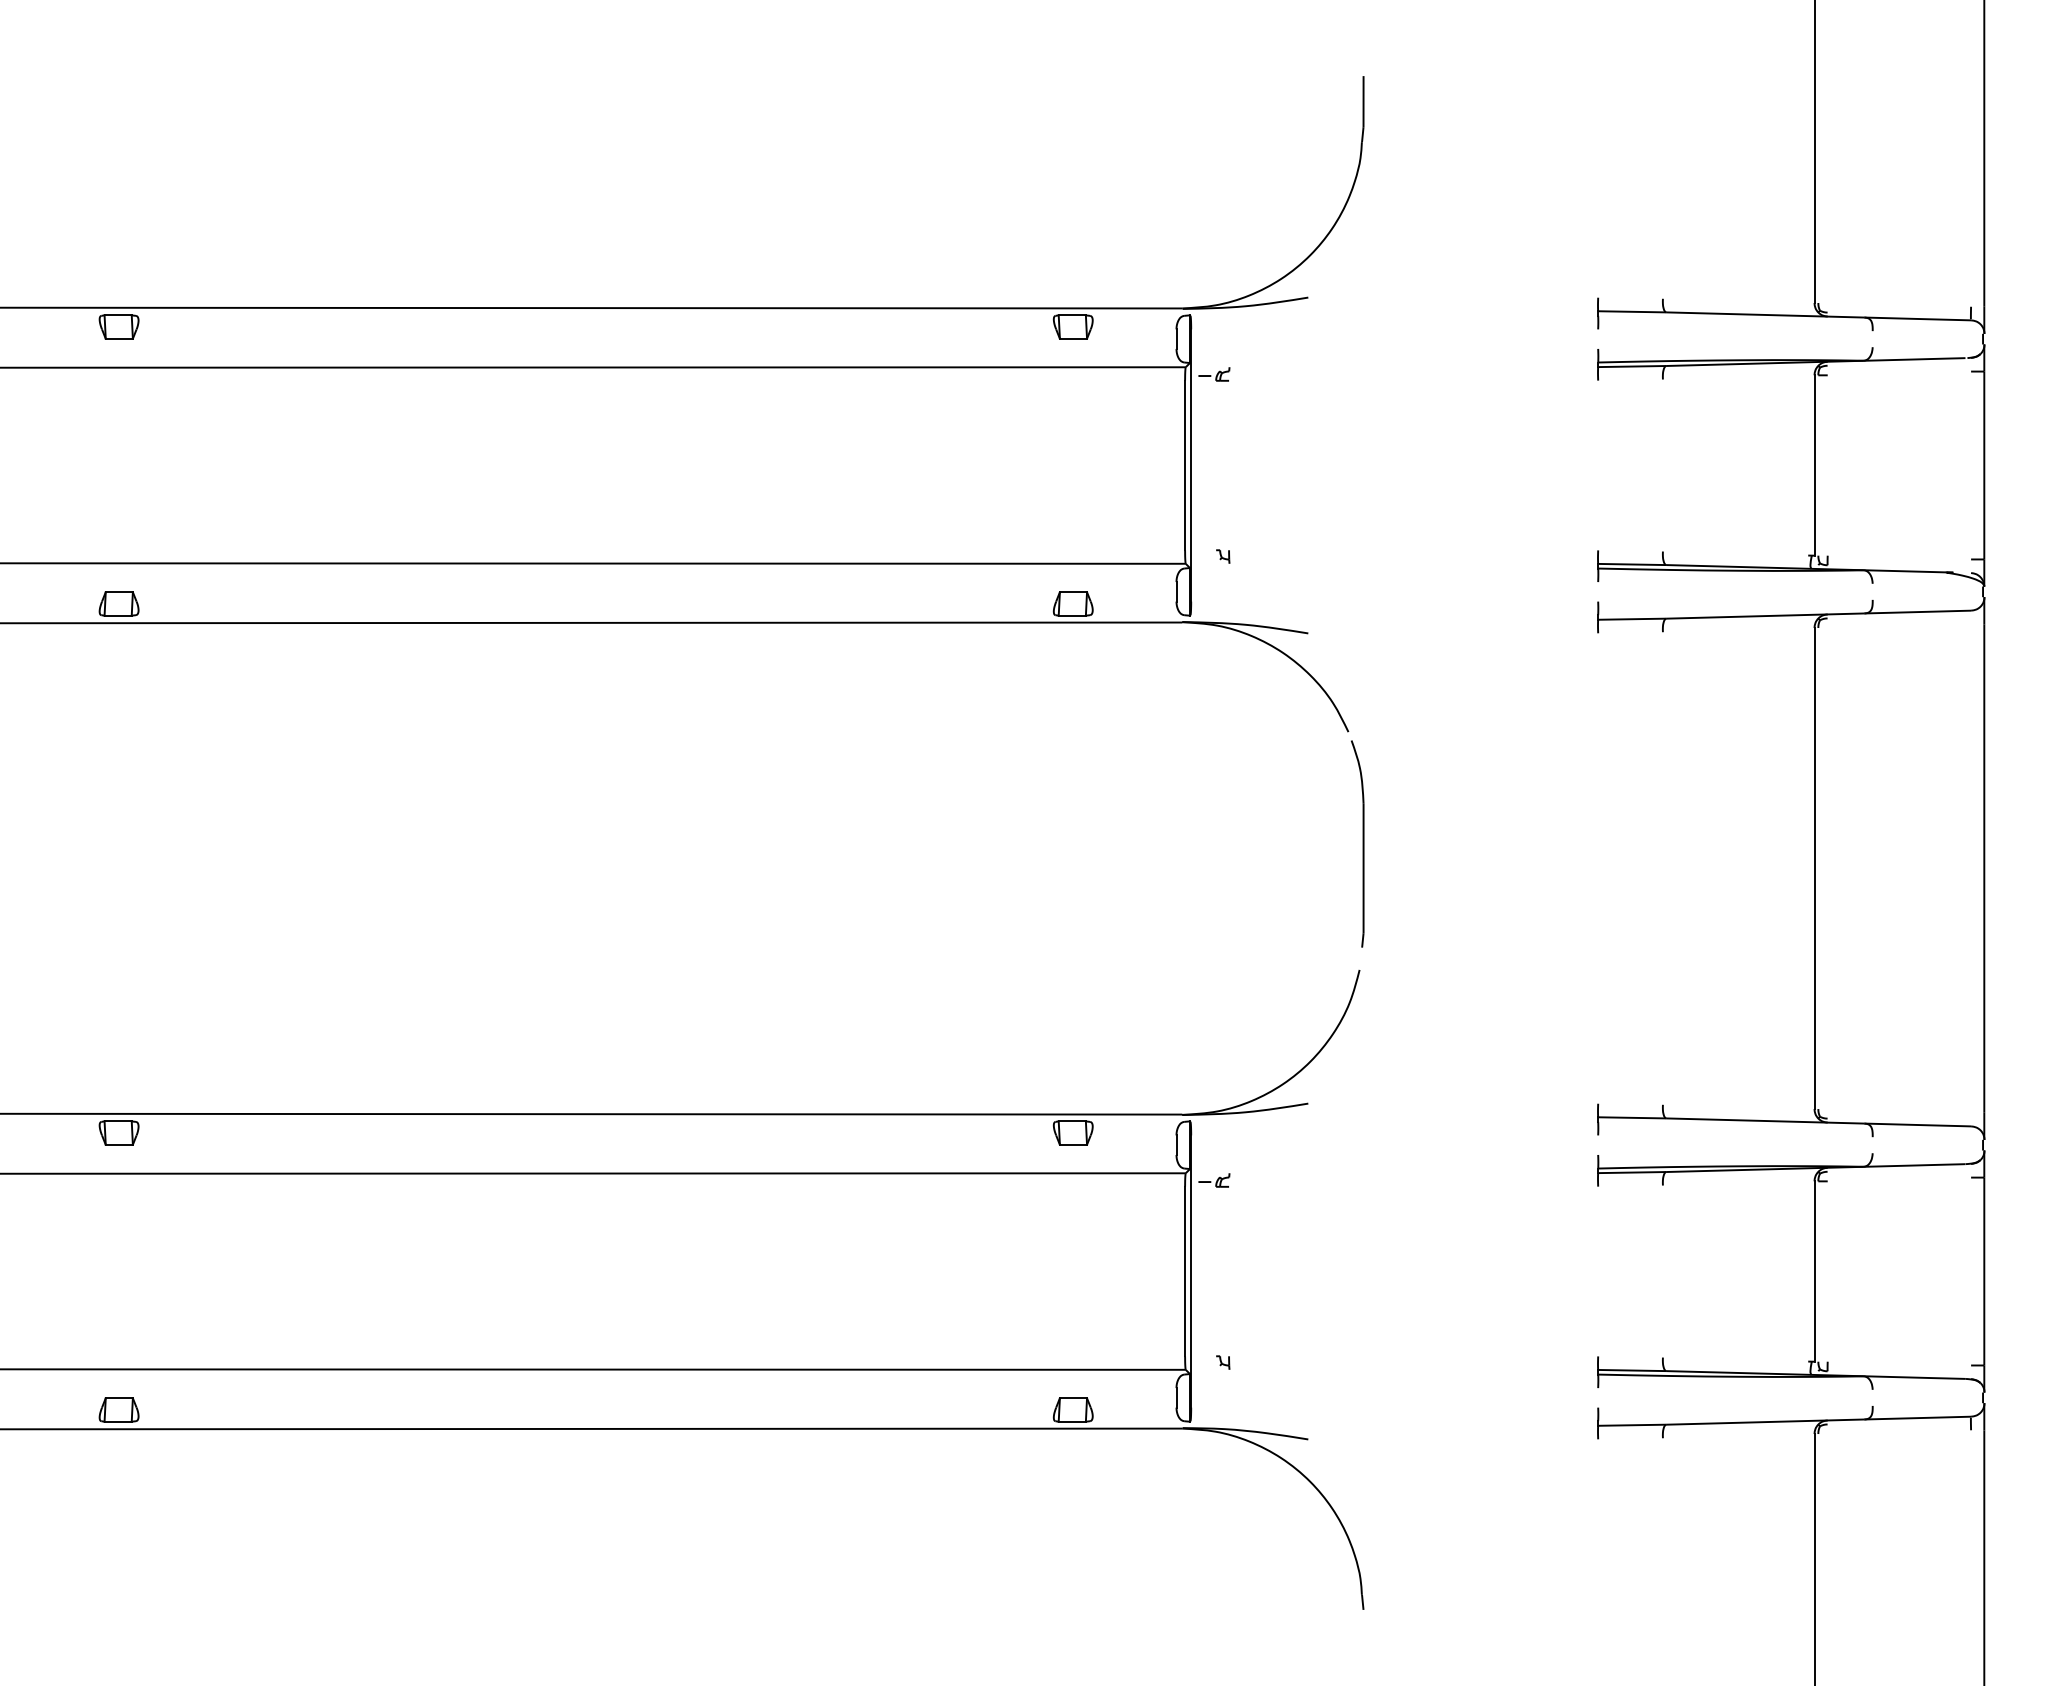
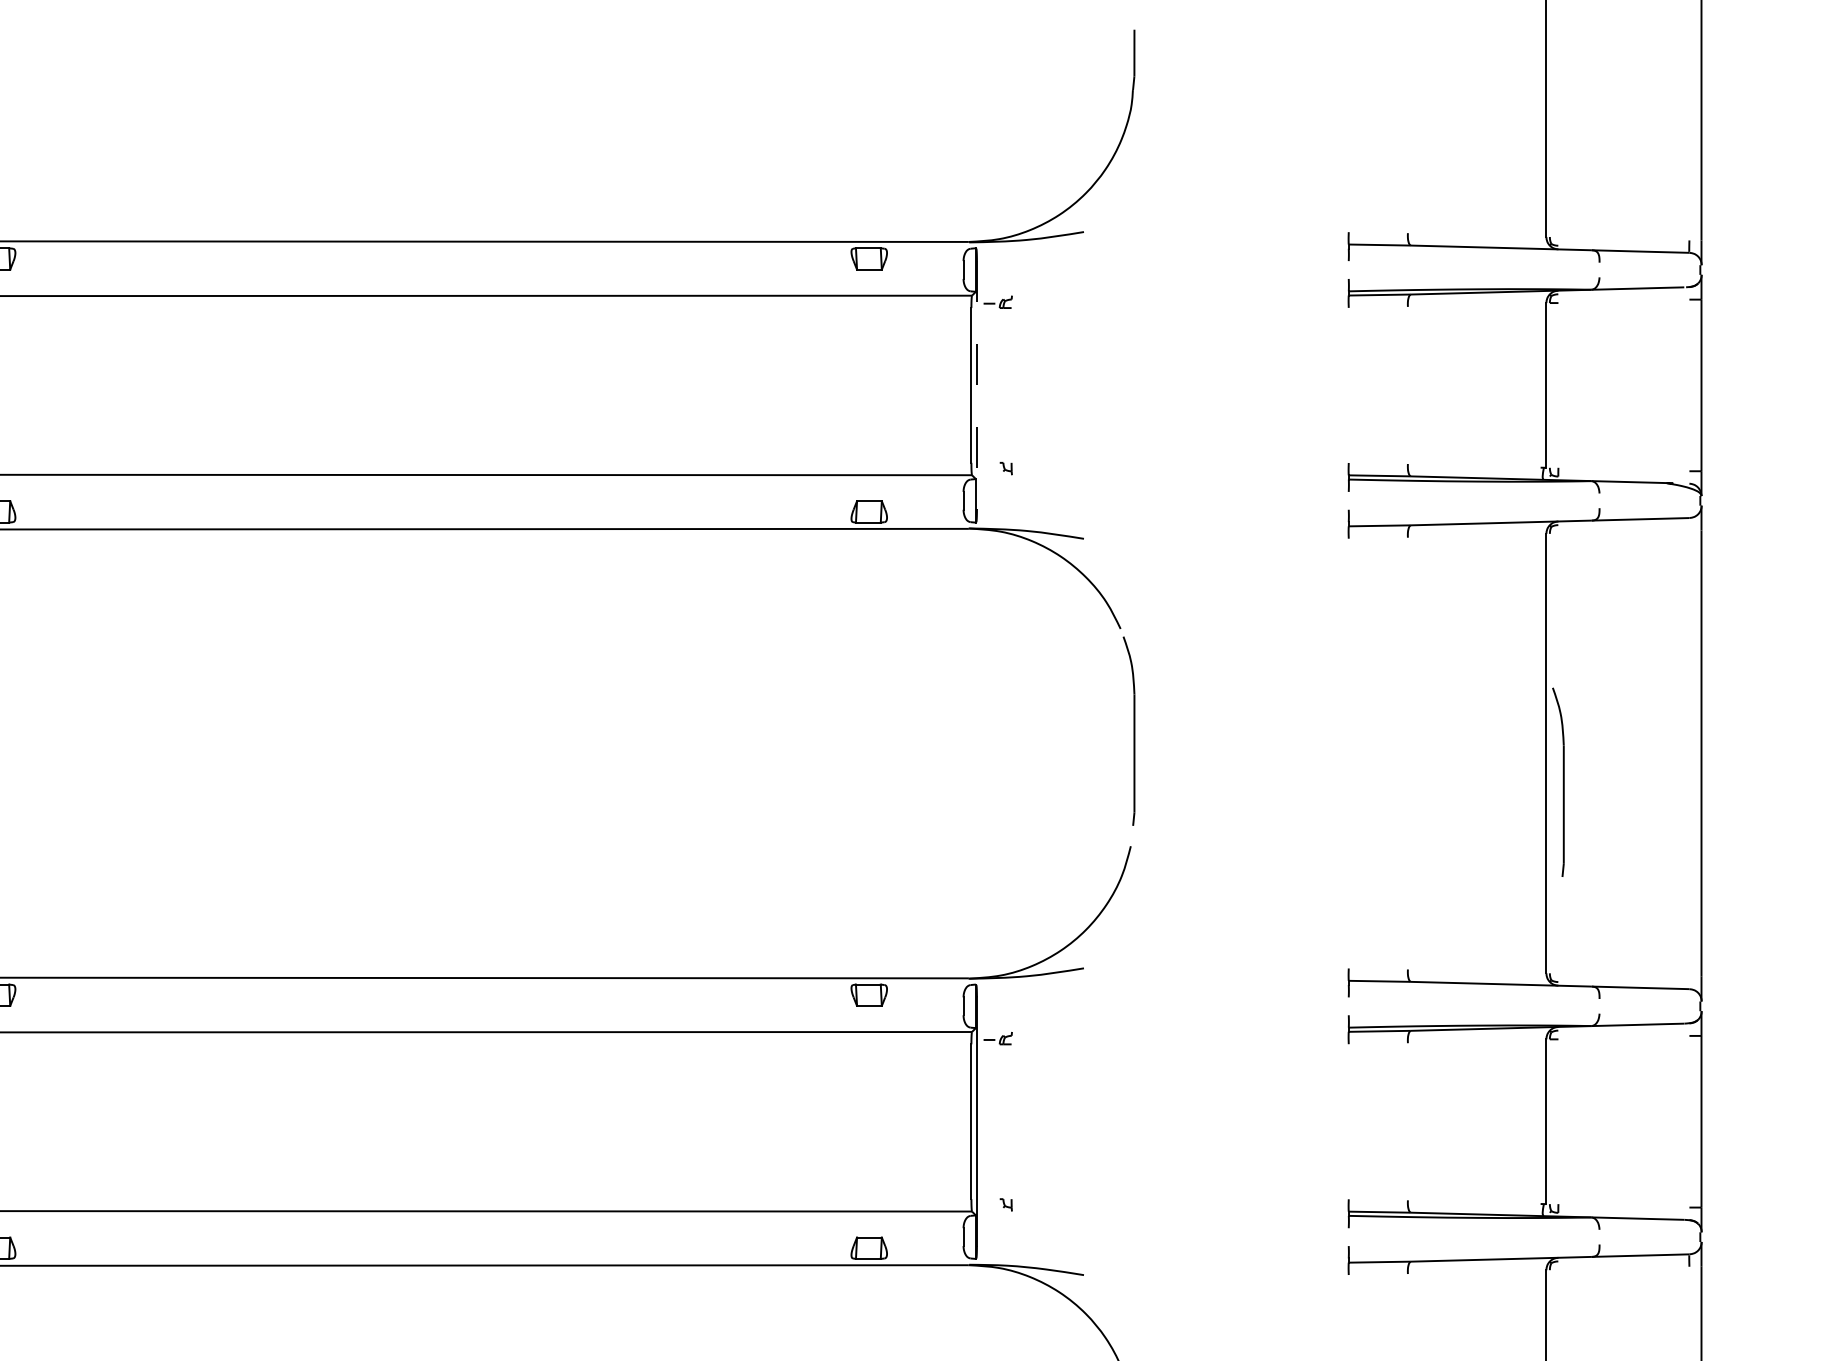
line: (1191, 466) -> (977, 386), solid -> dashed
part: (1827, 899) -> (1558, 781), added

